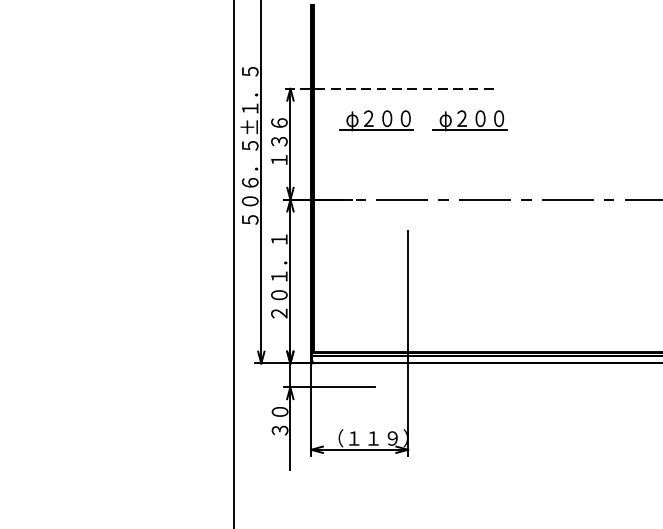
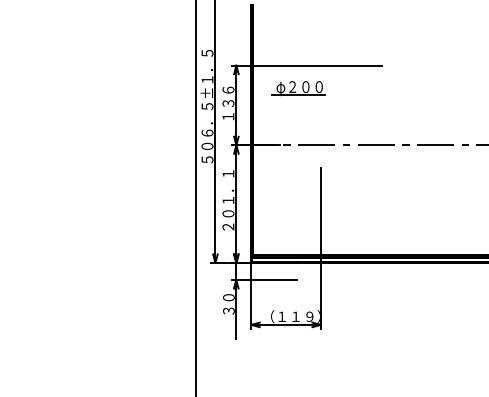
line: (388, 88) -> (306, 65), dashed -> solid
part: (470, 120) -> (365, 88), removed

